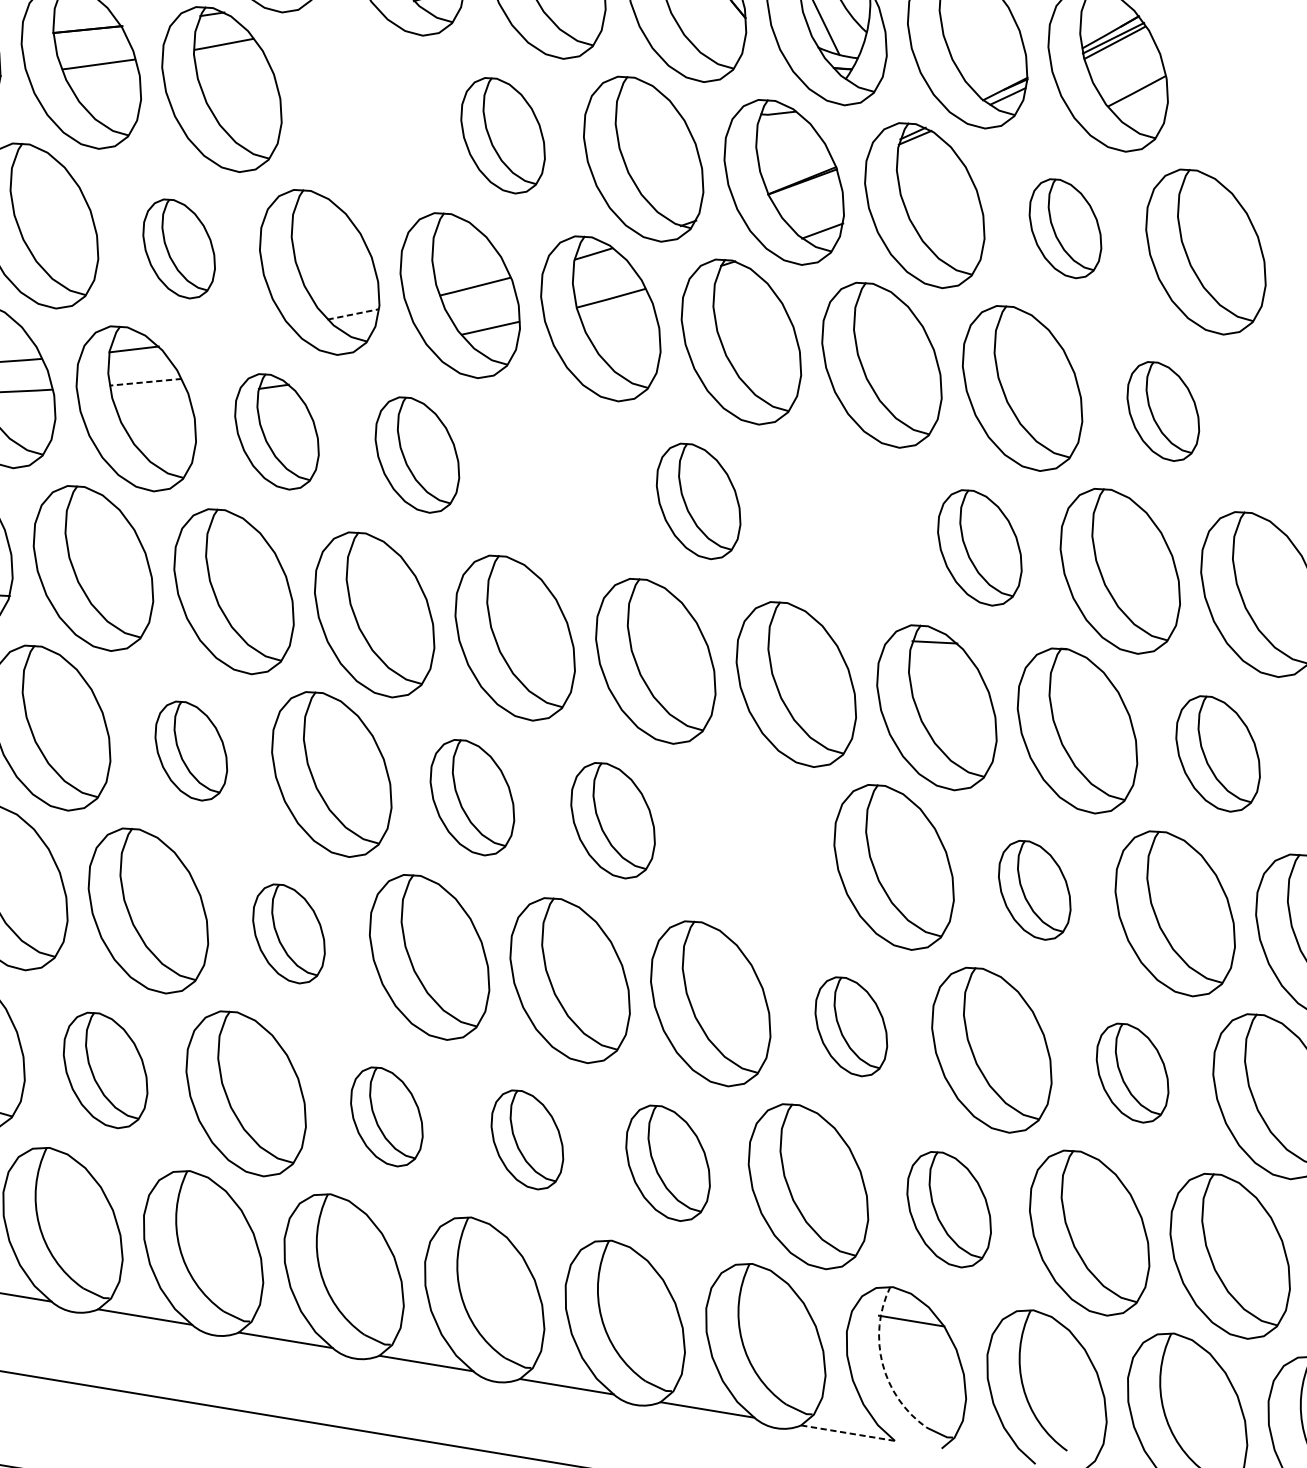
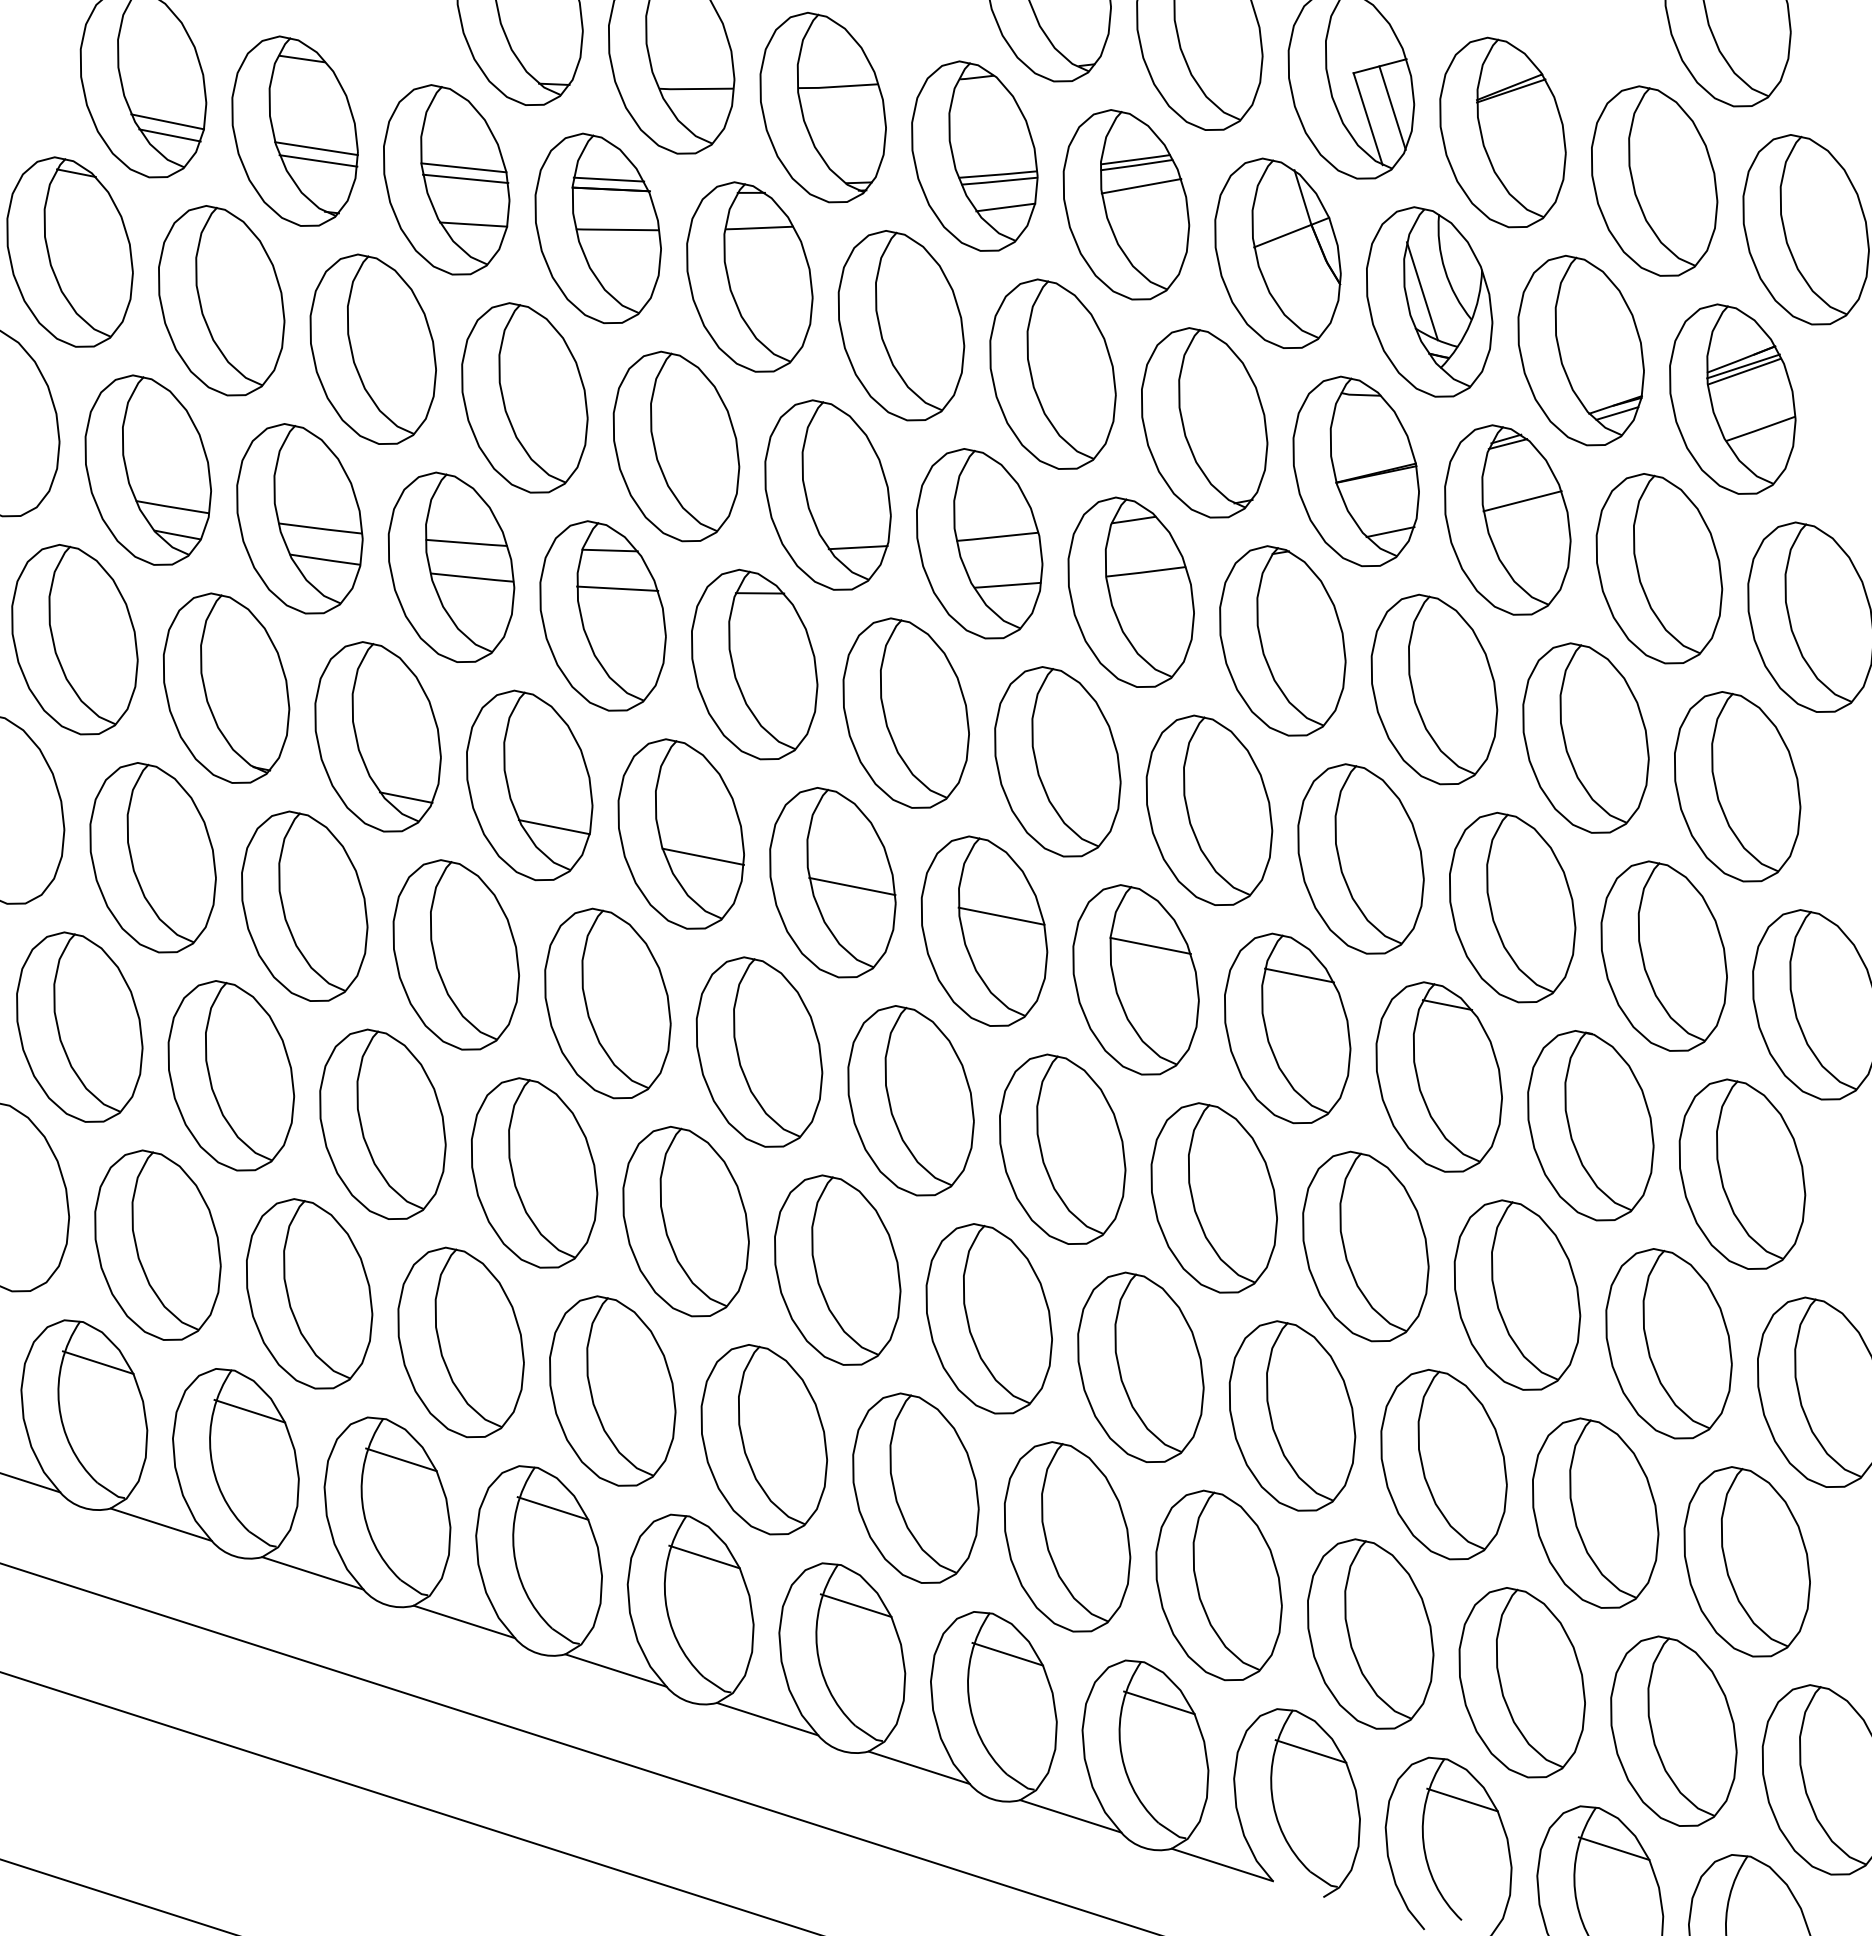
line: (84, 21) -> (608, 179), added
part: (362, 112) -> (901, 325), added
part: (502, 134) -> (1052, 373), size x1.43
line: (935, 186) -> (1522, 501), added
part: (1065, 228) -> (1659, 568), size x1.67
part: (179, 248) -> (676, 446), size x1.67
line: (353, 314) -> (858, 547), dashed -> solid
line: (145, 382) -> (617, 588), dashed -> solid
part: (1163, 410) -> (1737, 786), size x1.67
part: (276, 431) -> (754, 664), size x1.43
part: (416, 454) -> (905, 712), size x1.43
part: (557, 477) -> (1057, 761), added
part: (698, 500) -> (1209, 809), size x1.43
part: (838, 523) -> (1360, 858), added
part: (979, 547) -> (1512, 907), size x1.43
line: (120, 602) -> (553, 827), added
line: (255, 608) -> (702, 856), added
line: (392, 615) -> (852, 886), added
line: (528, 621) -> (1001, 915), added
line: (664, 628) -> (1150, 945), added
line: (800, 635) -> (1299, 975), added
part: (191, 750) -> (607, 1003), size x1.67
part: (1218, 752) -> (1742, 1173), size x1.43
part: (471, 797) -> (910, 1100), size x1.43
part: (612, 819) -> (1062, 1148), size x1.43
part: (752, 843) -> (1213, 1197), added
part: (1034, 889) -> (1517, 1294), size x1.67
part: (288, 933) -> (685, 1221), size x1.67
part: (851, 1026) -> (1292, 1415), size x1.67
part: (105, 1070) -> (460, 1342), size x1.43
part: (1132, 1072) -> (1595, 1512), size x1.67
part: (387, 1116) -> (764, 1439), size x1.67
part: (526, 1139) -> (915, 1487), size x1.67
part: (667, 1162) -> (1067, 1536), size x1.43
line: (68, 1181) -> (401, 1459), added
line: (208, 1205) -> (552, 1508), added
part: (948, 1208) -> (1370, 1633), size x1.43
line: (349, 1227) -> (704, 1556), added
line: (489, 1251) -> (855, 1605), added
line: (630, 1274) -> (1007, 1653), added
line: (771, 1297) -> (1159, 1702), added
line: (1052, 1343) -> (1462, 1799), added
arc: (882, 1364) -> (1271, 1794), dashed -> solid
line: (1192, 1367) -> (1613, 1848), added
line: (848, 1433) -> (1222, 1865), dashed -> solid

